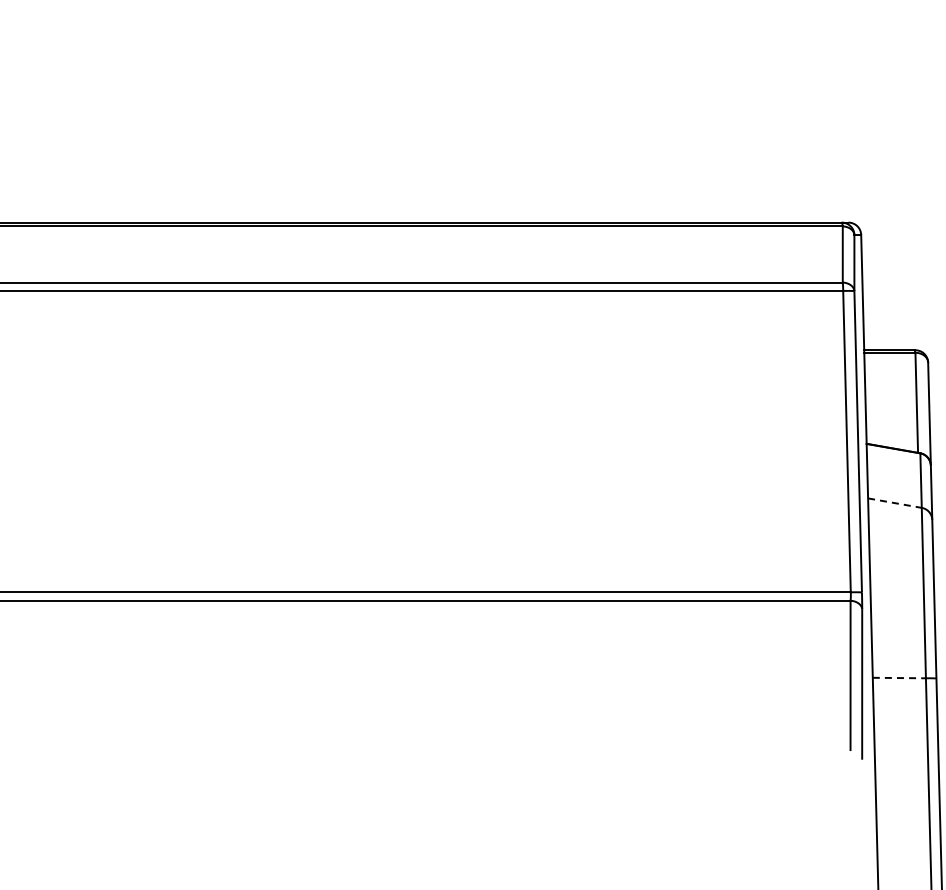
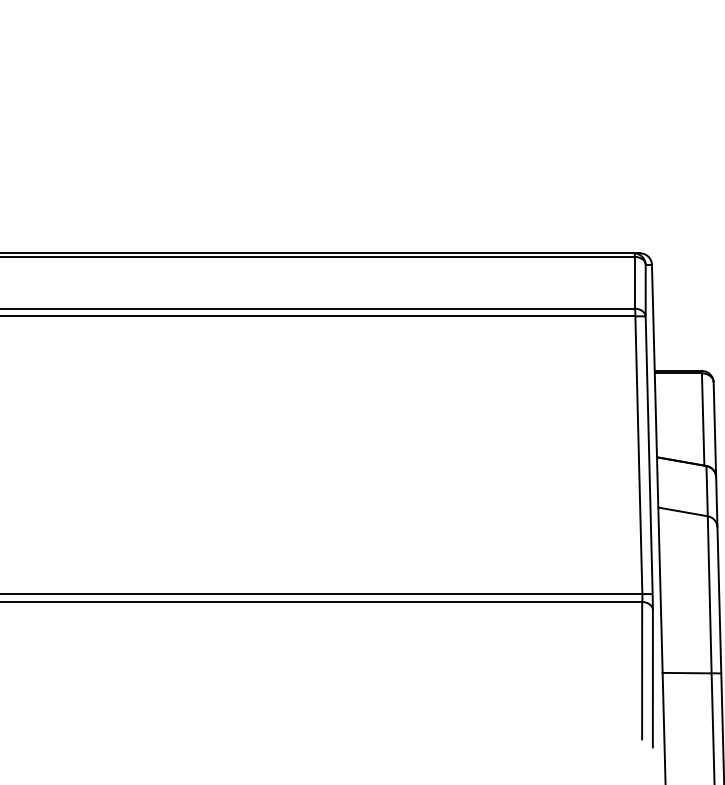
line: (895, 503) -> (683, 512), dashed -> solid
line: (899, 678) -> (687, 673), dashed -> solid

